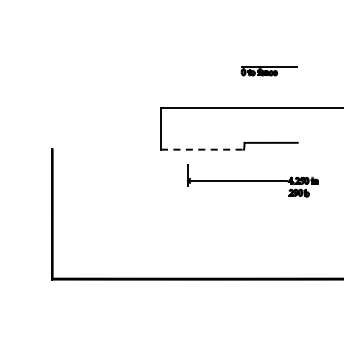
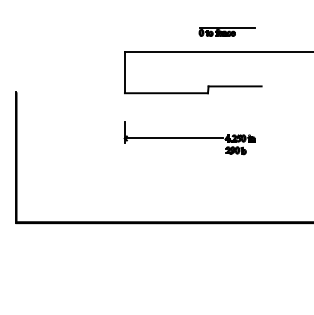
part: (268, 71) -> (226, 32), moved
line: (202, 149) -> (166, 93), dashed -> solid
part: (252, 180) -> (189, 138), moved

